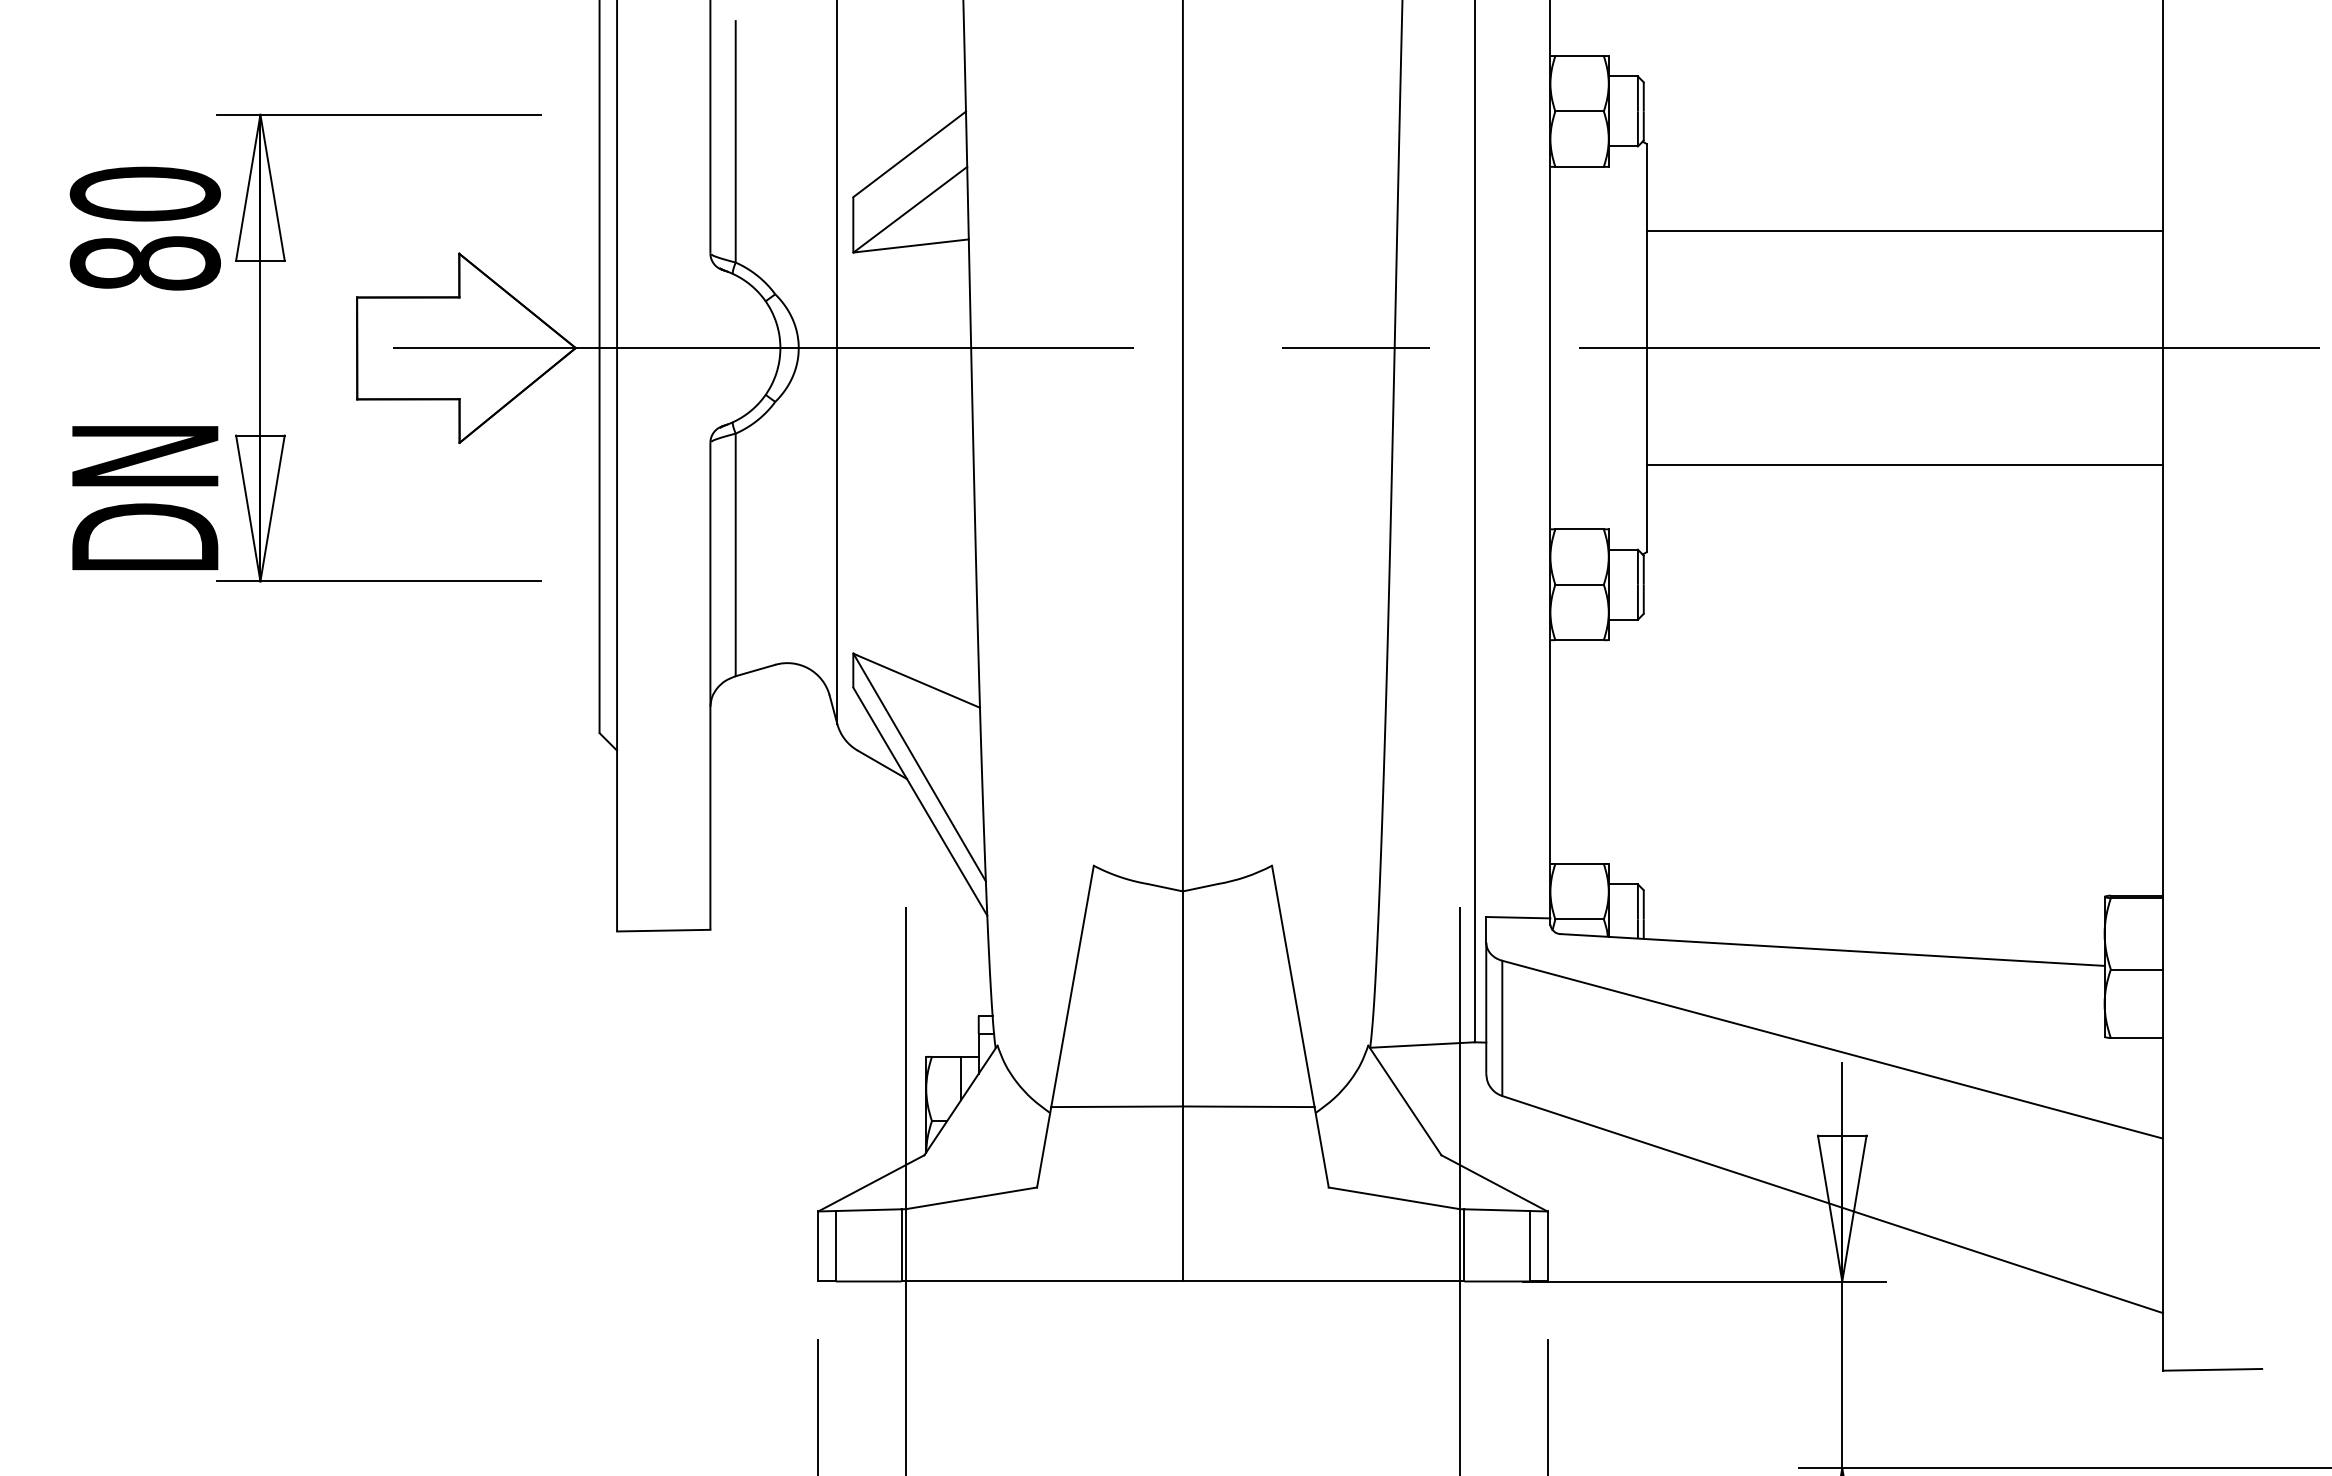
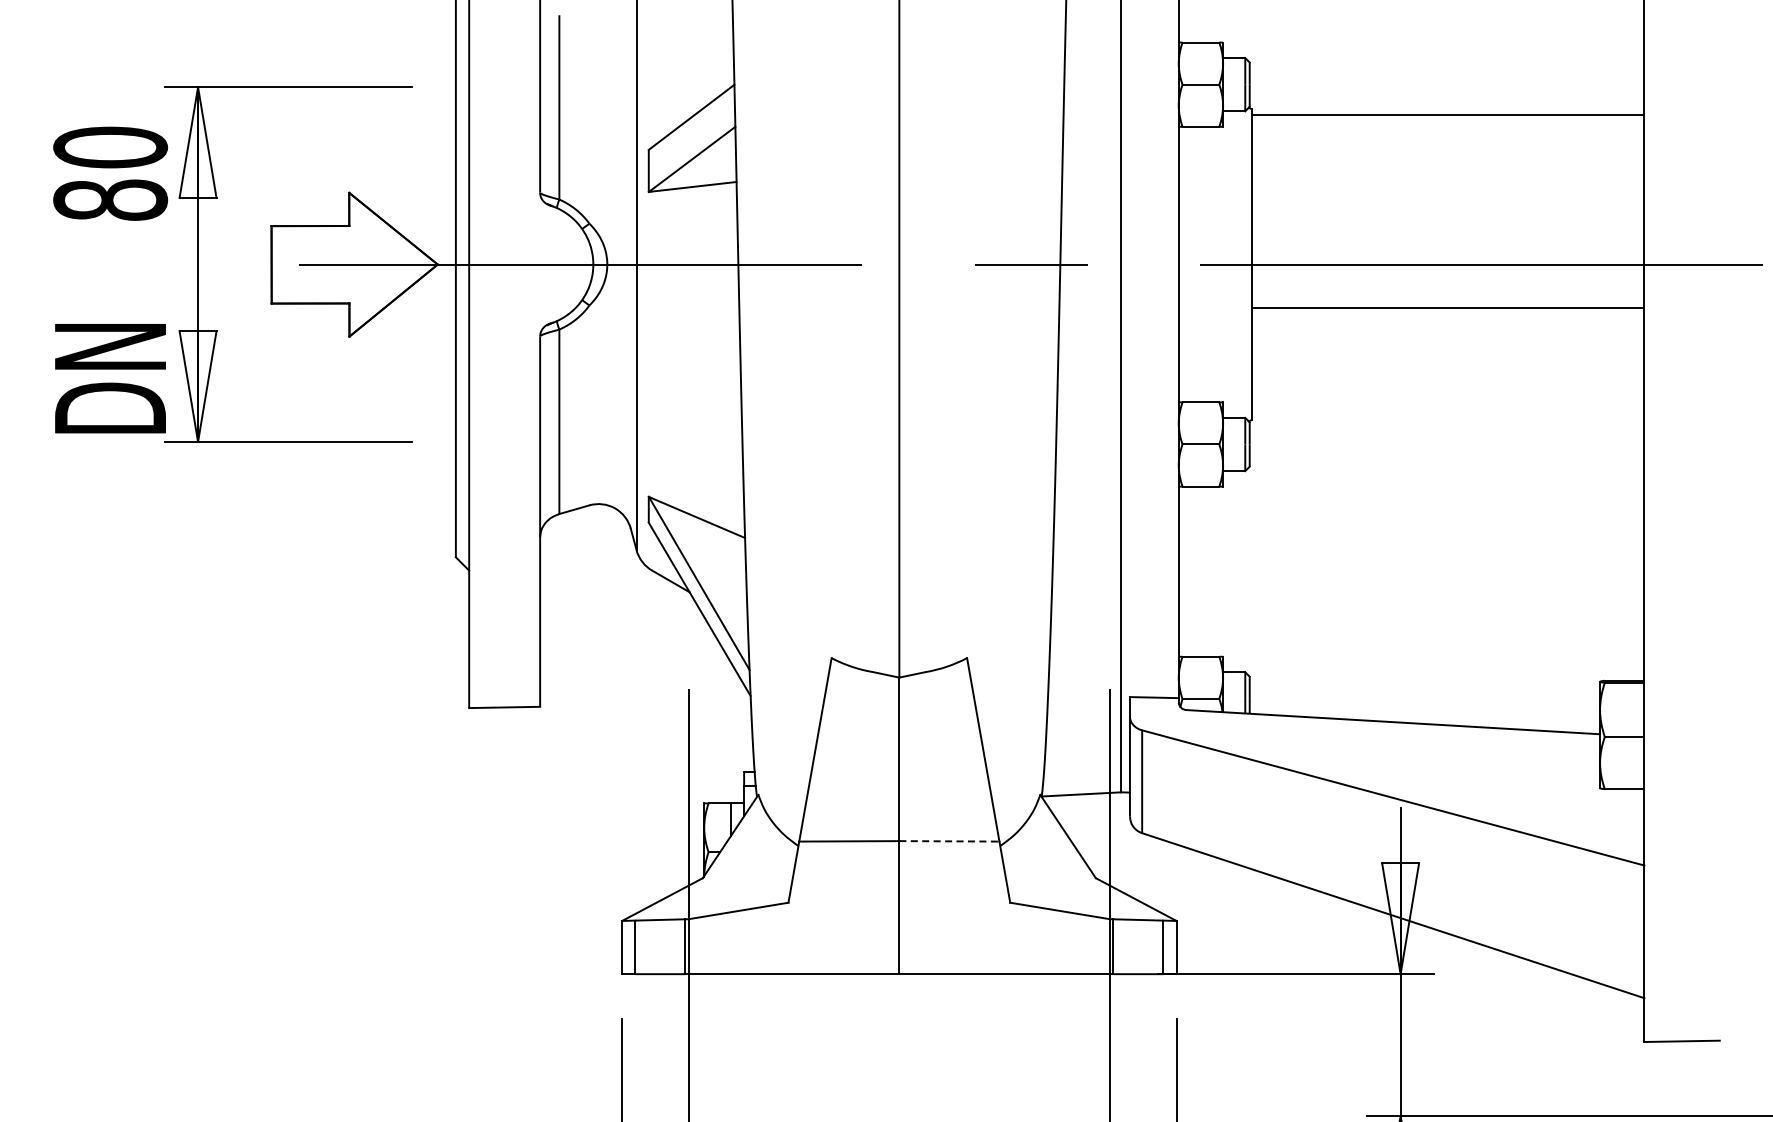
line: (1903, 230) -> (1447, 114), moved
line: (1903, 465) -> (1447, 308), moved
line: (1248, 1106) -> (949, 841), solid -> dashed

